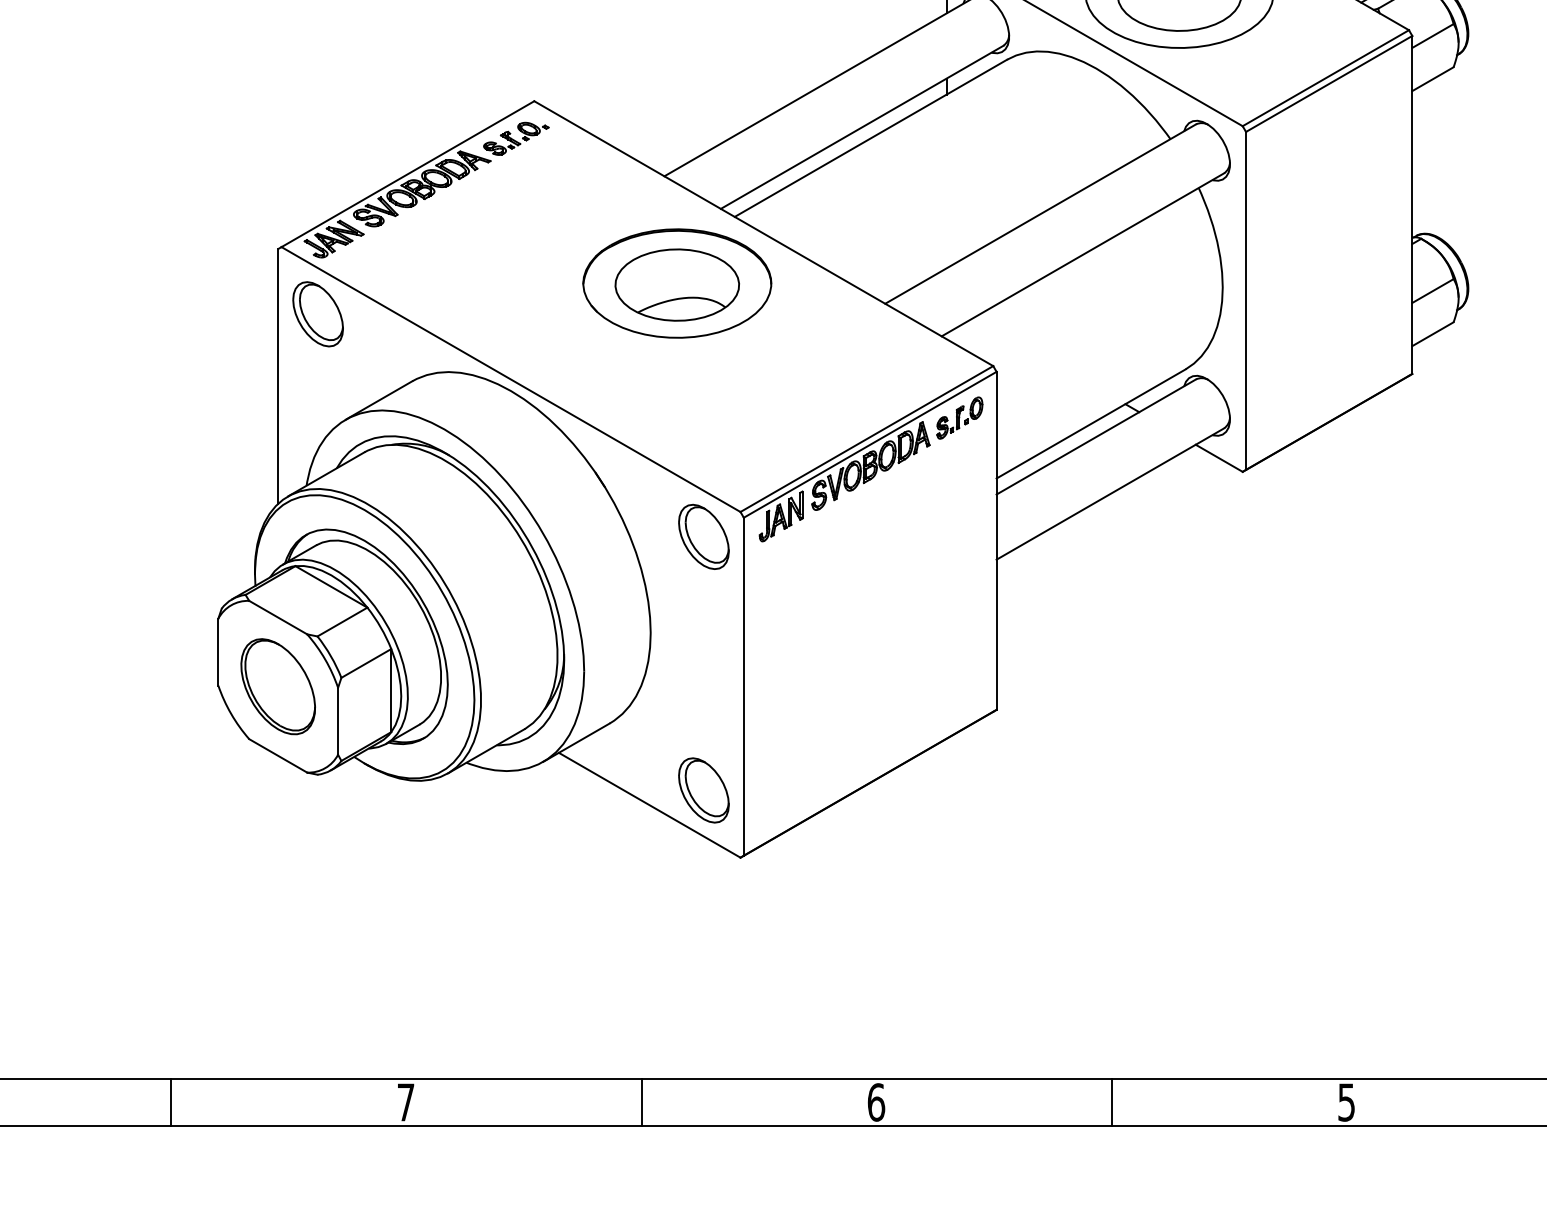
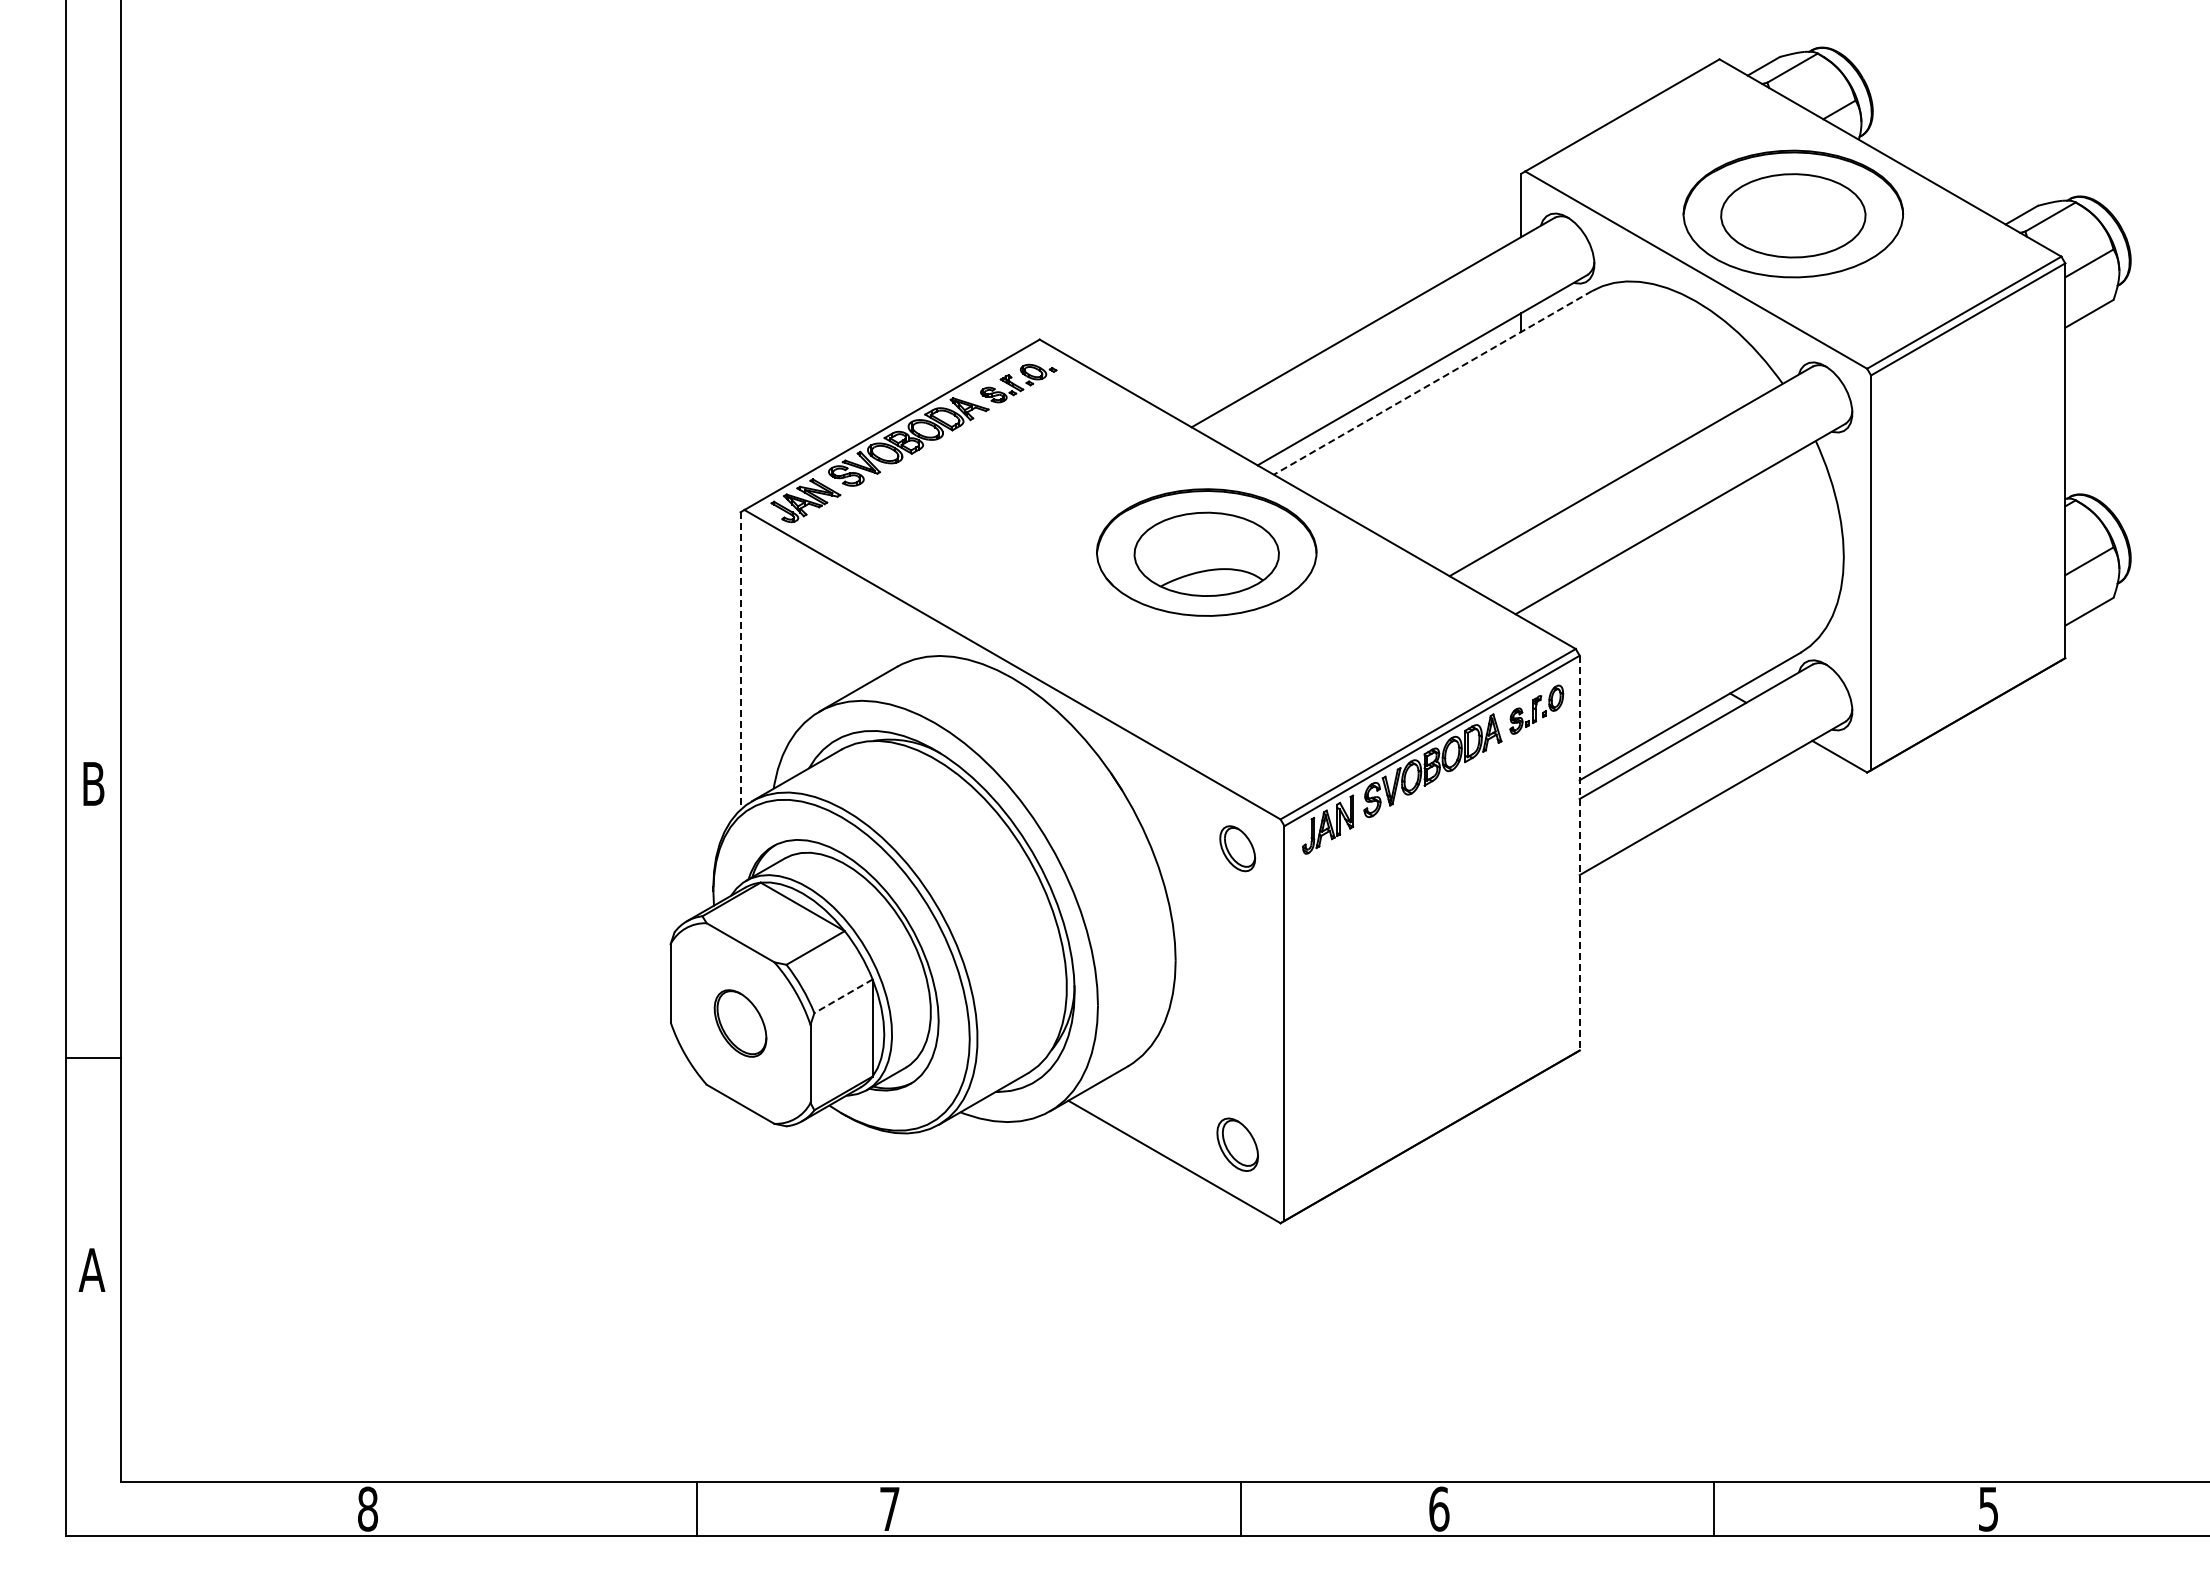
line: (870, 137) -> (1432, 382), solid -> dashed
part: (318, 314) -> (787, 588), removed
line: (278, 376) -> (740, 661), solid -> dashed
part: (703, 536) -> (1237, 848), size x0.6
line: (996, 541) -> (1579, 853), solid -> dashed
line: (366, 663) -> (843, 996), solid -> dashed
part: (278, 686) -> (740, 1023), size x0.6
part: (703, 790) -> (1237, 1144), size x0.7
line: (171, 1101) -> (696, 1508), moved
line: (642, 1101) -> (1241, 1508), moved

